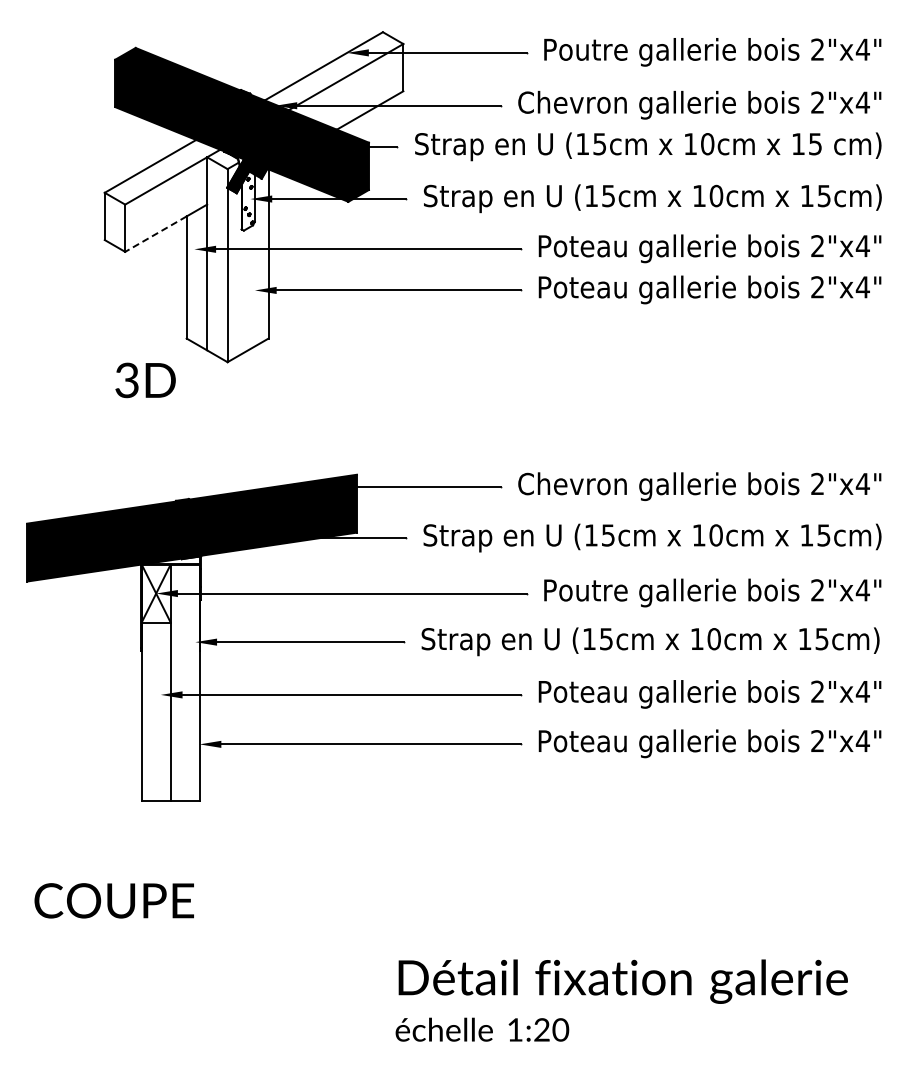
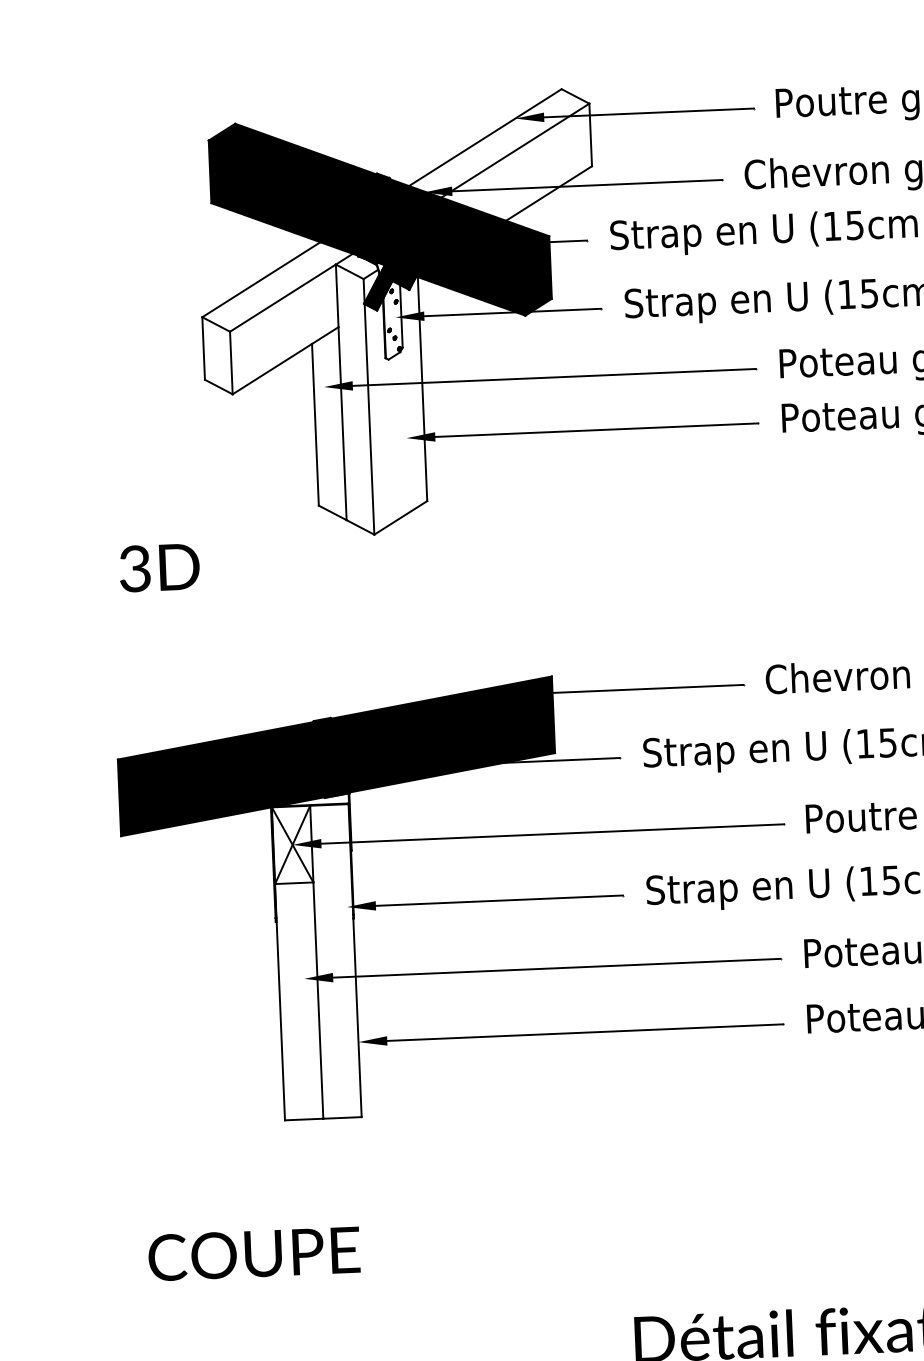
line: (155, 234) -> (271, 369), dashed -> solid
text: (145, 380) -> (159, 567), moved

